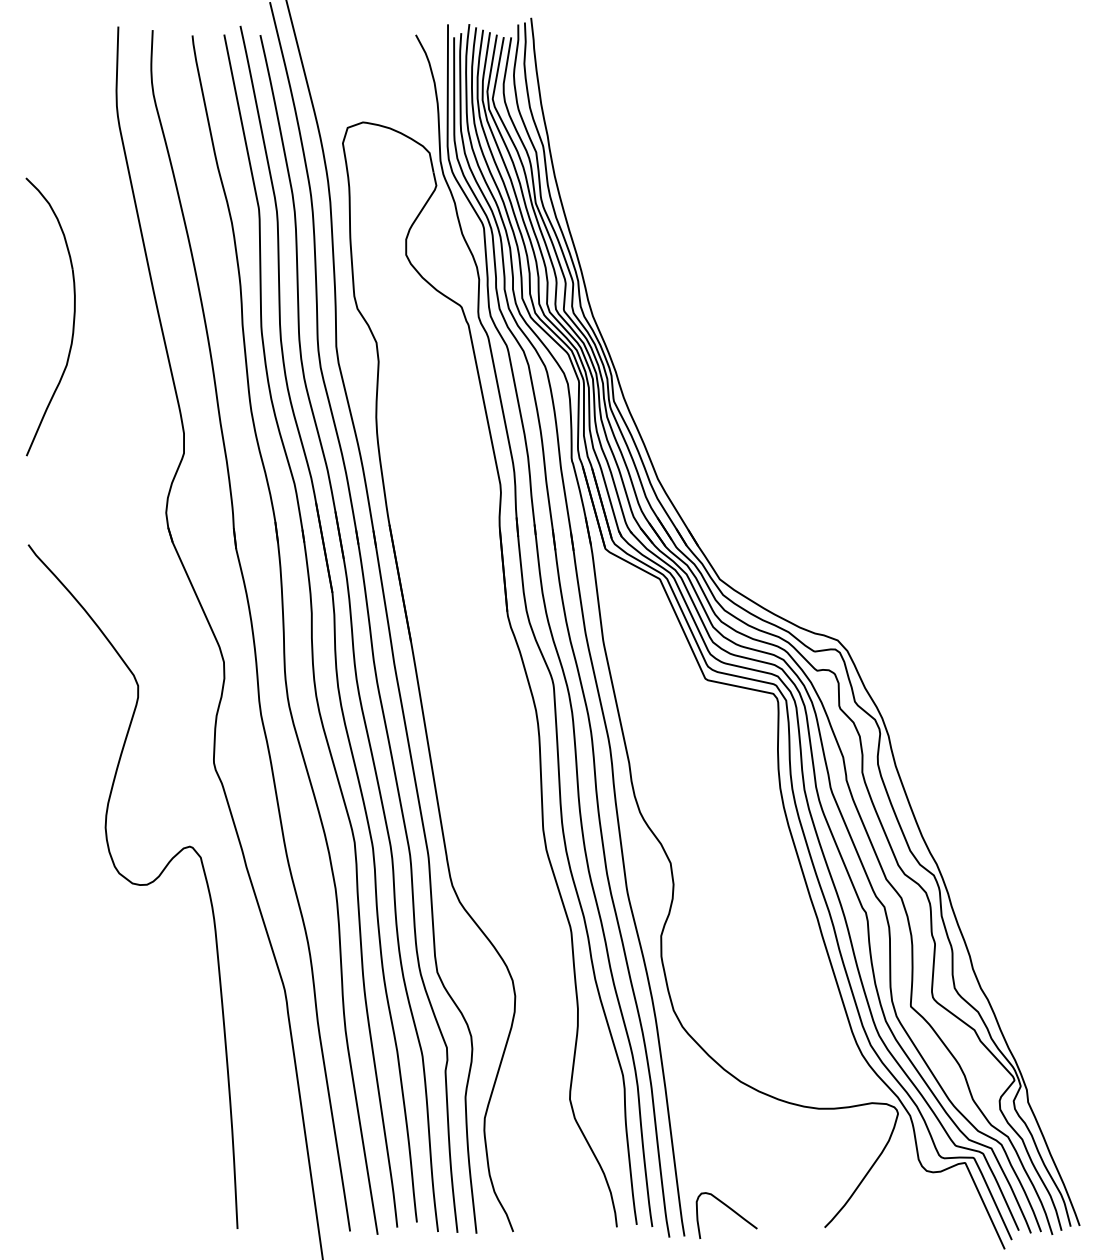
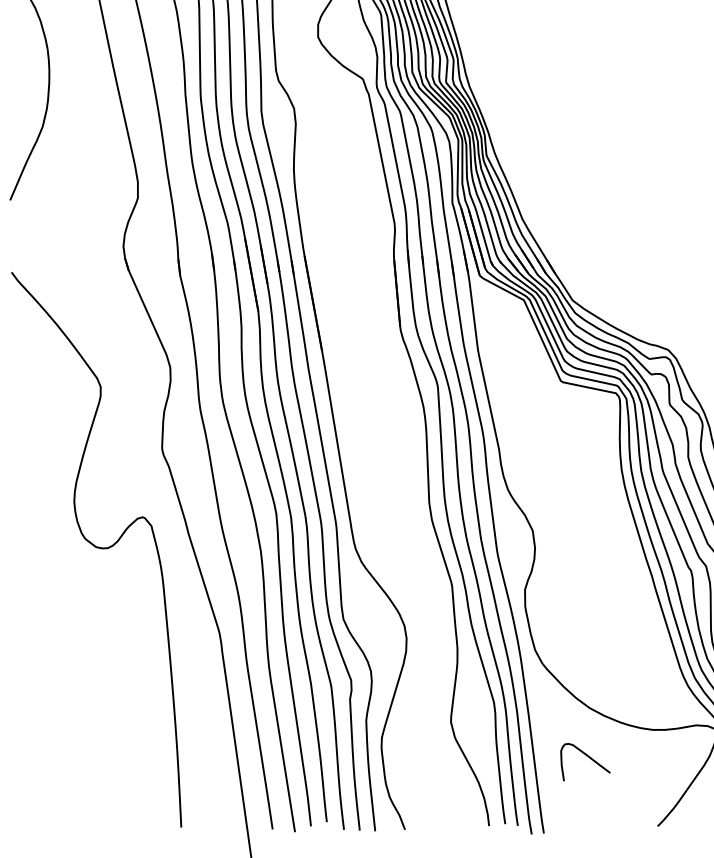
curve: (731, 1210) -> (589, 758), moved

